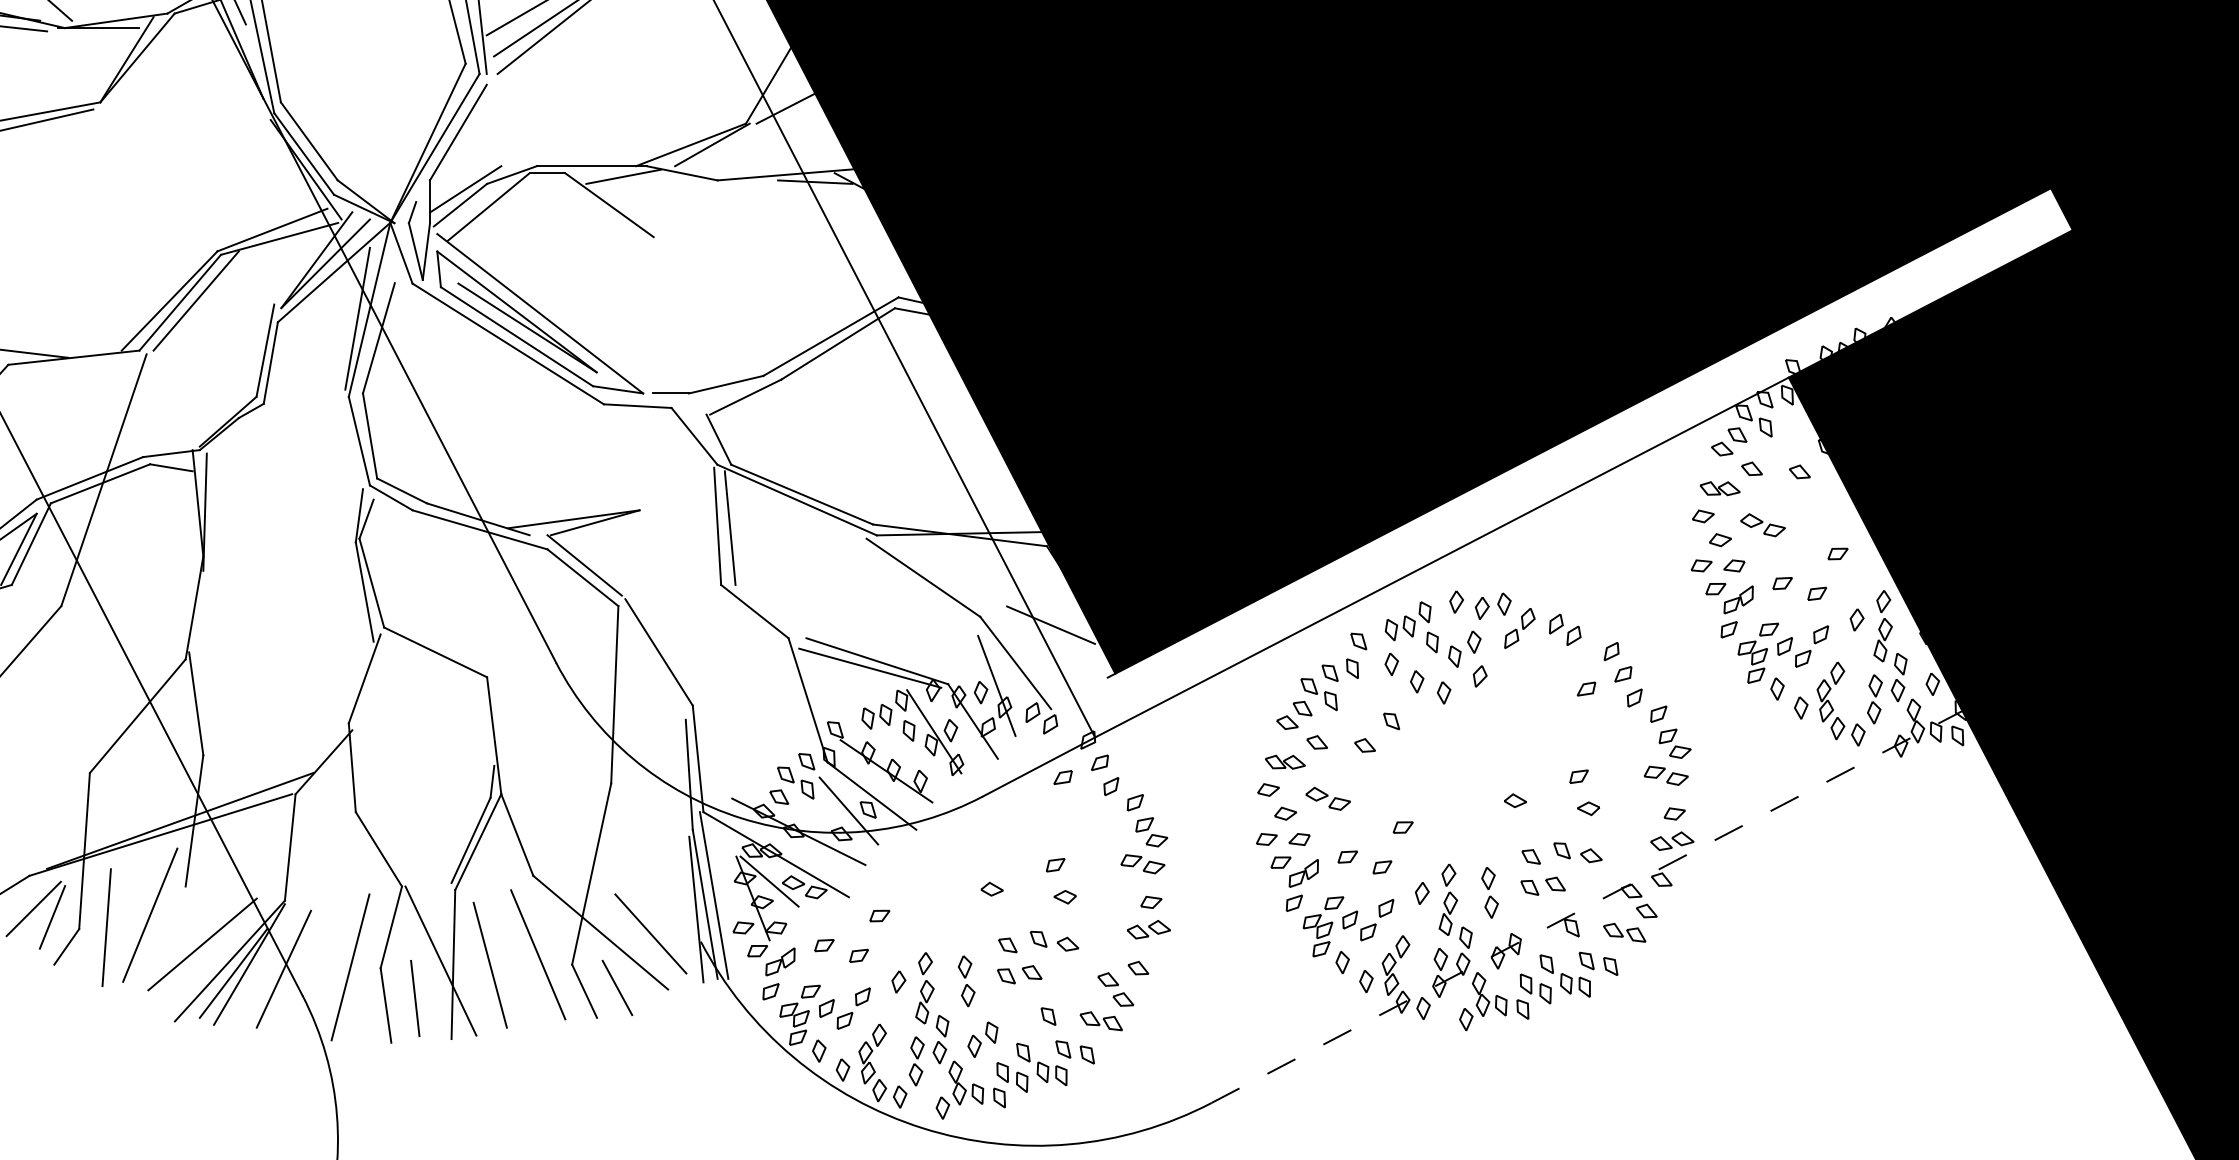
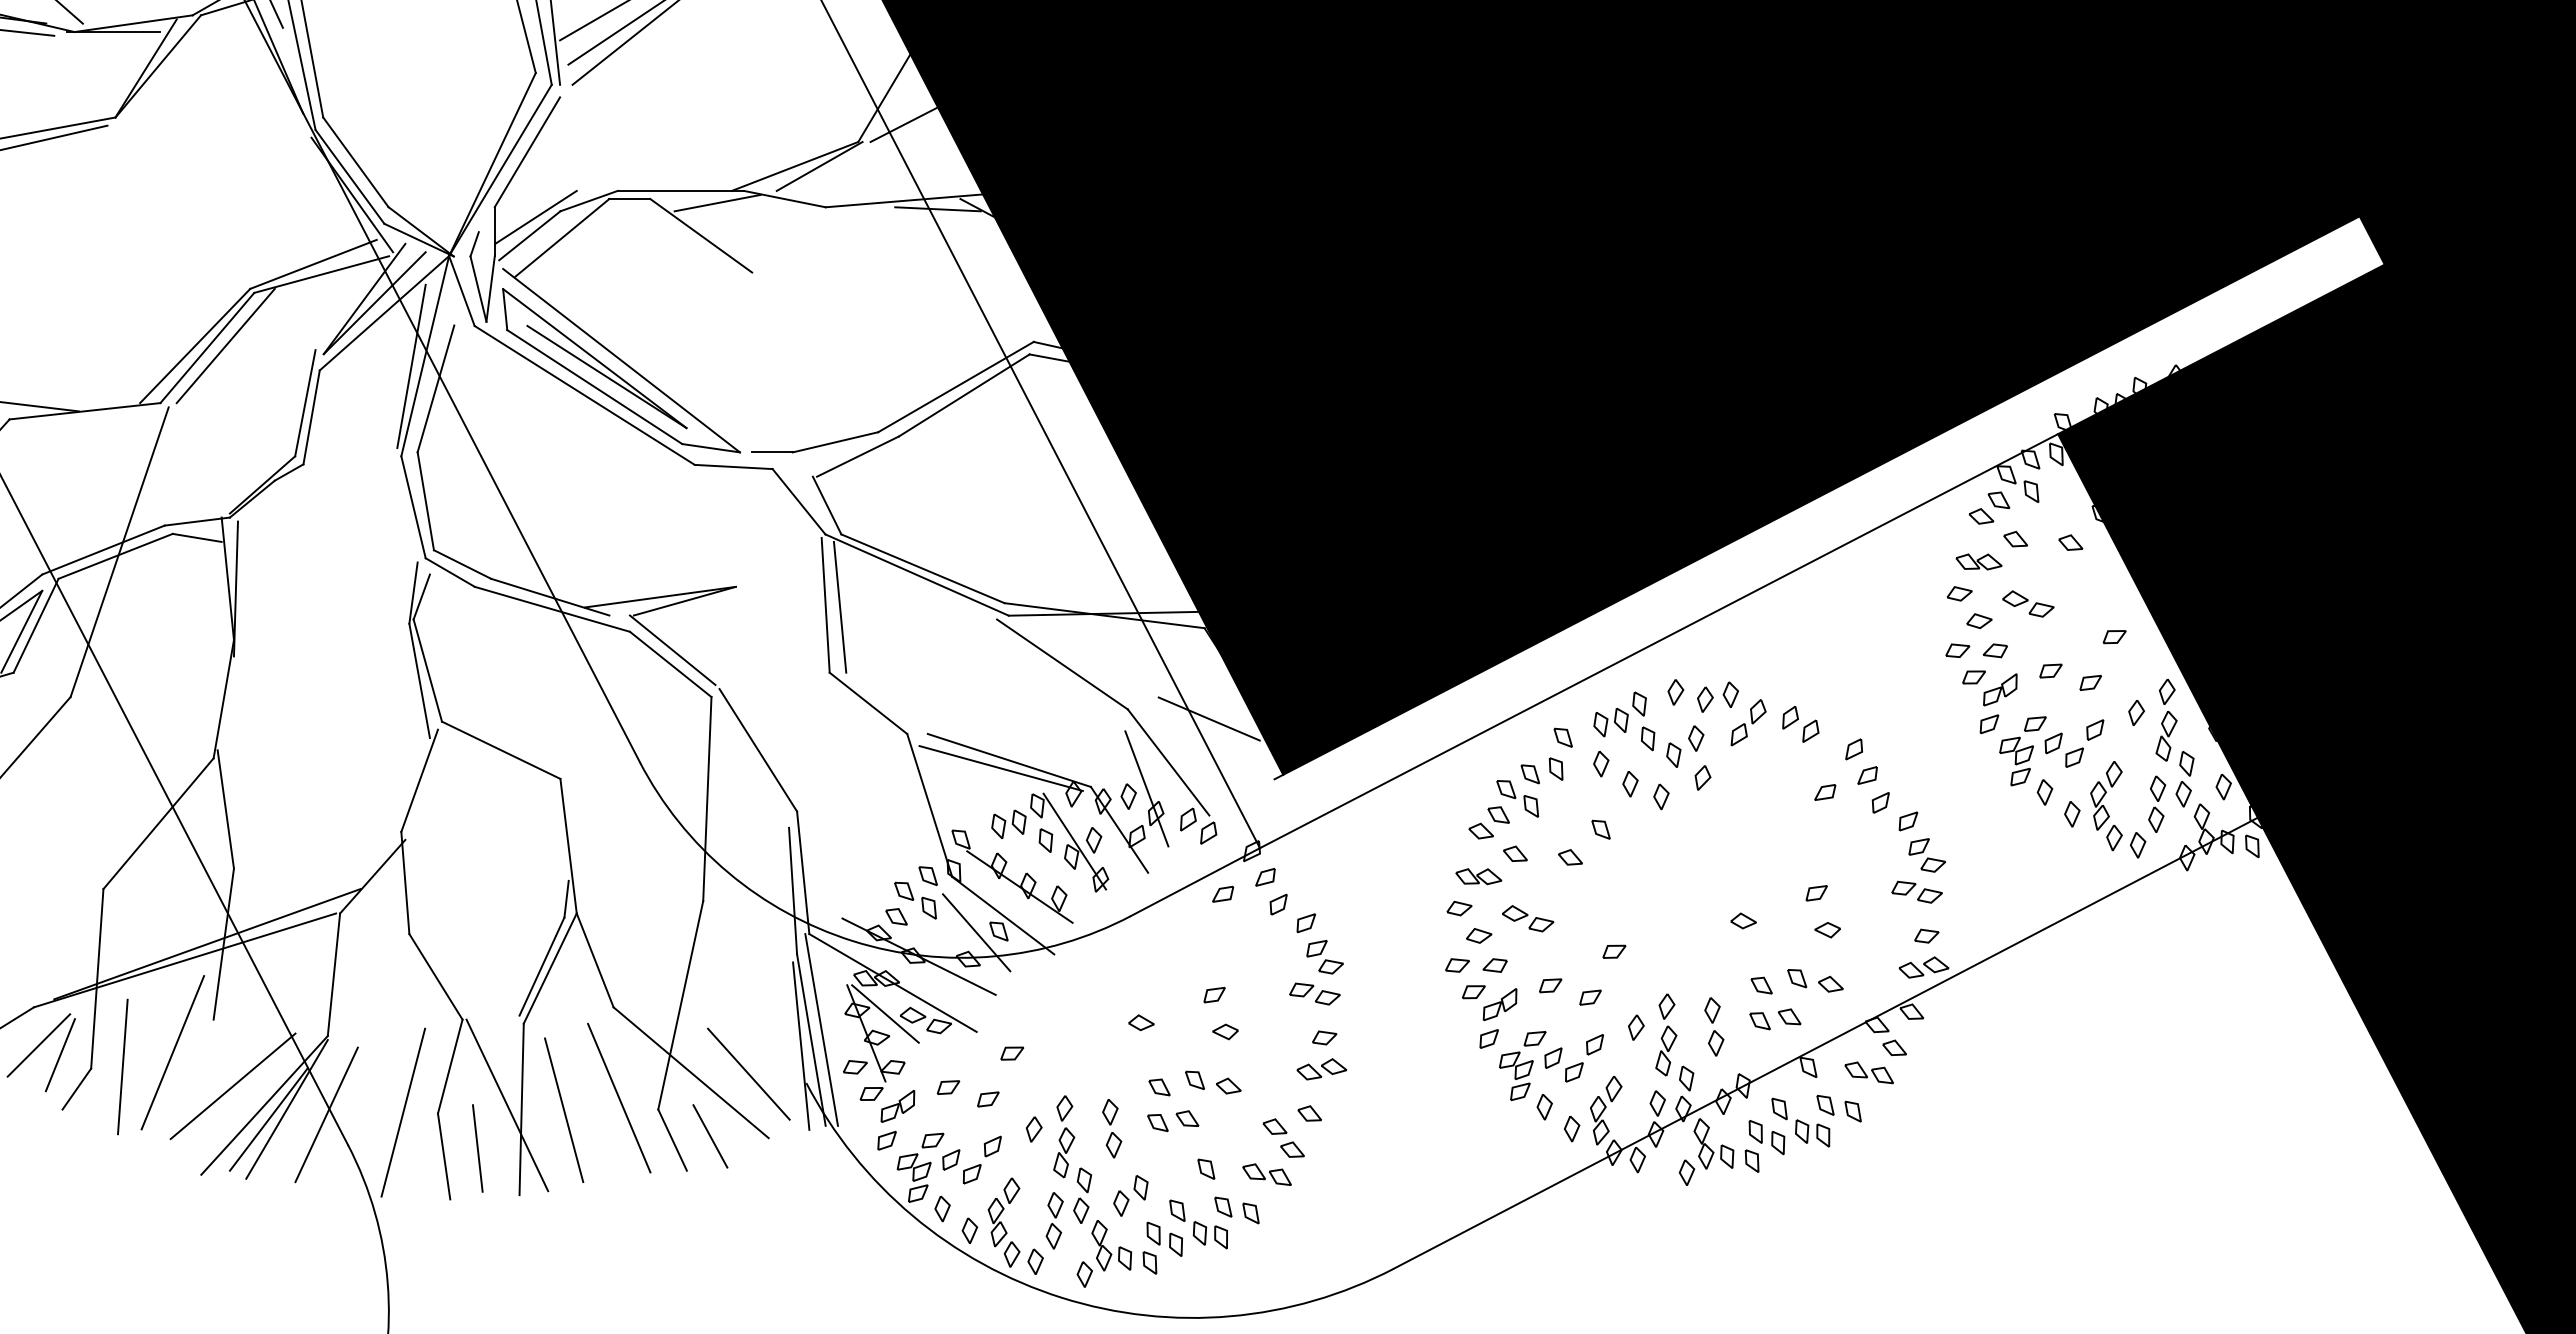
line: (1589, 906) -> (1828, 1042), dashed -> solid

